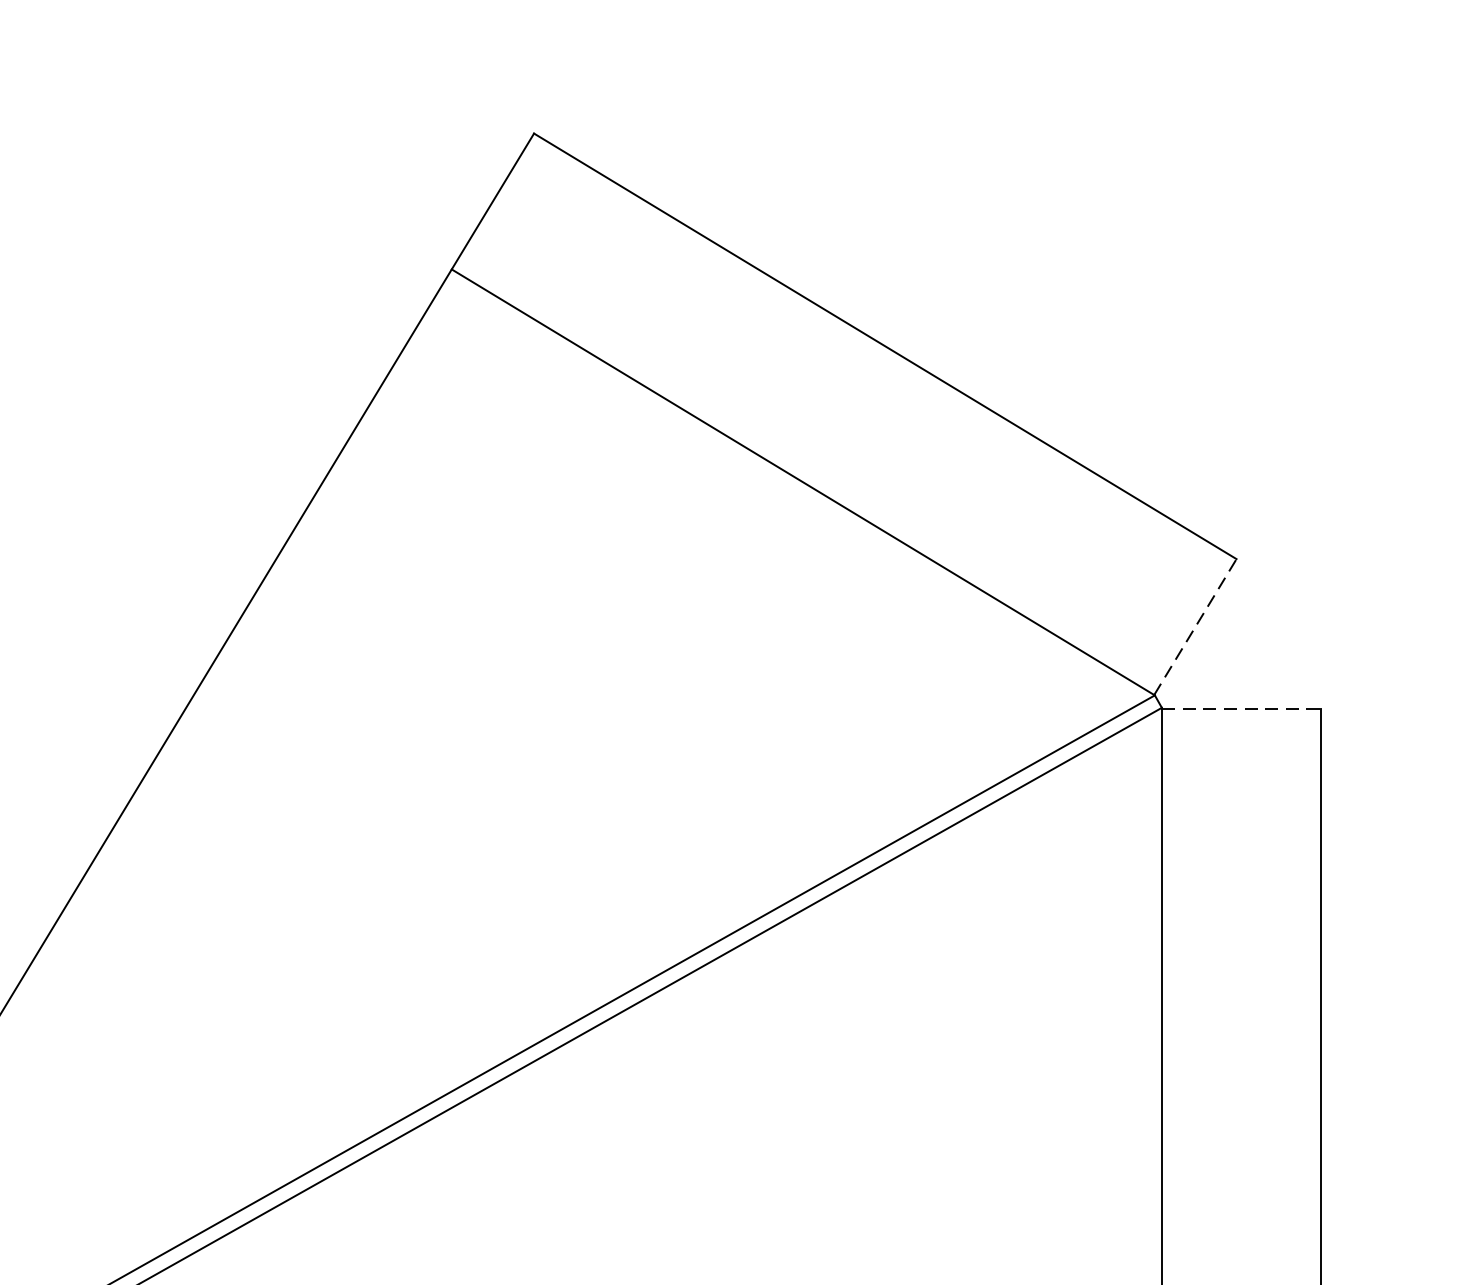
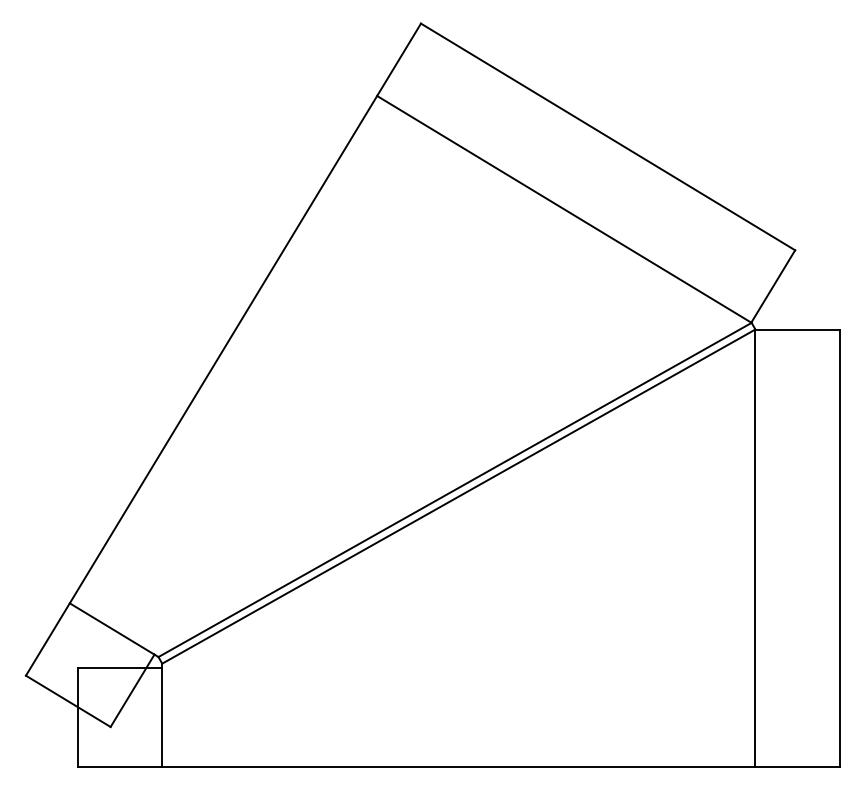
line: (1195, 627) -> (773, 286), dashed -> solid
line: (1242, 707) -> (798, 329), dashed -> solid

